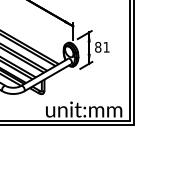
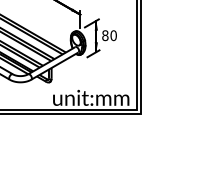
text: (106, 47) -> (113, 35), 81 -> 80

